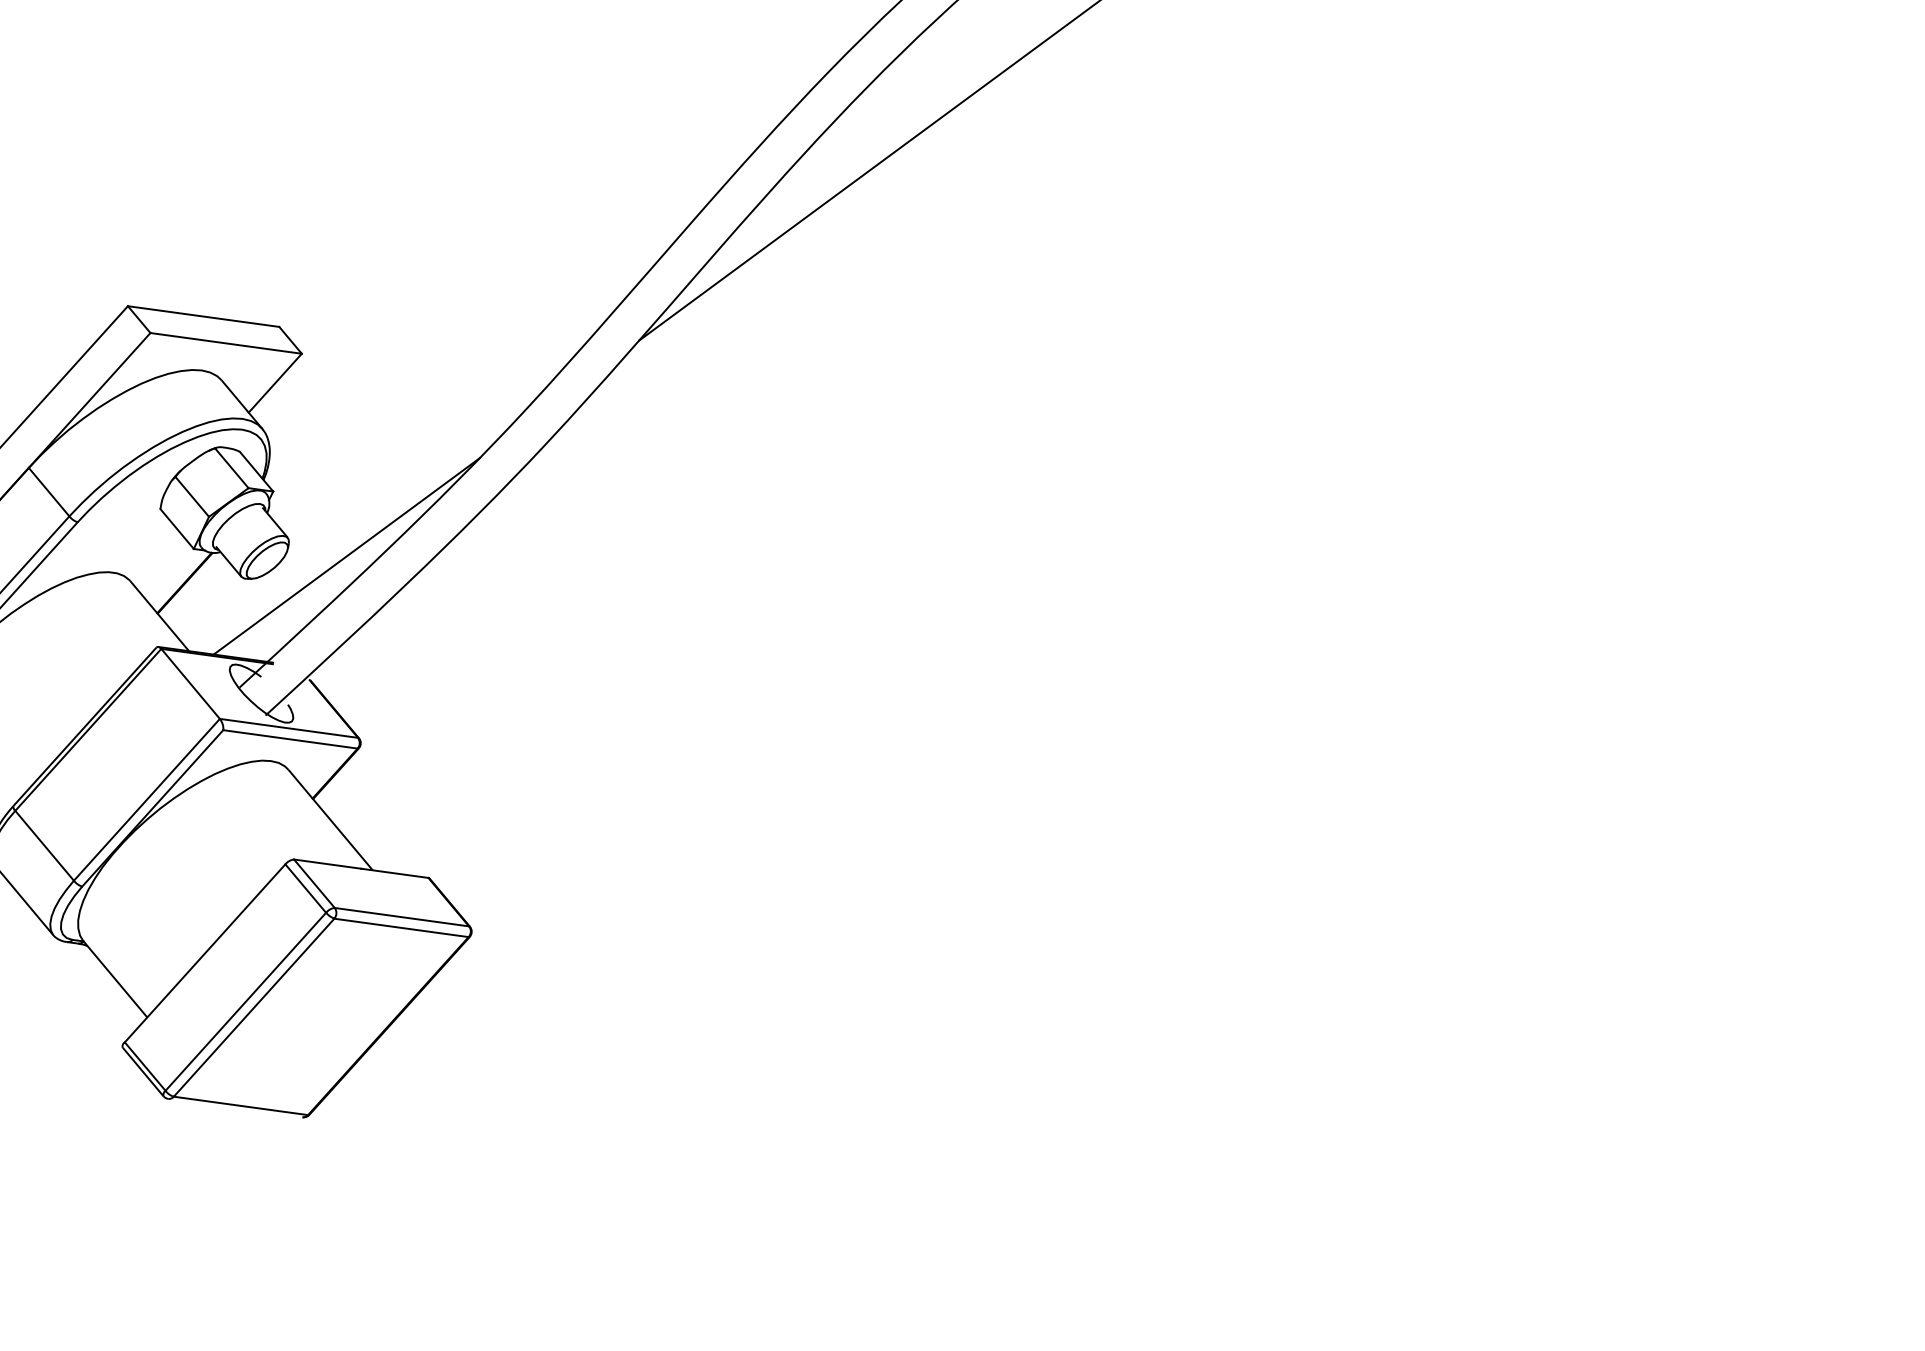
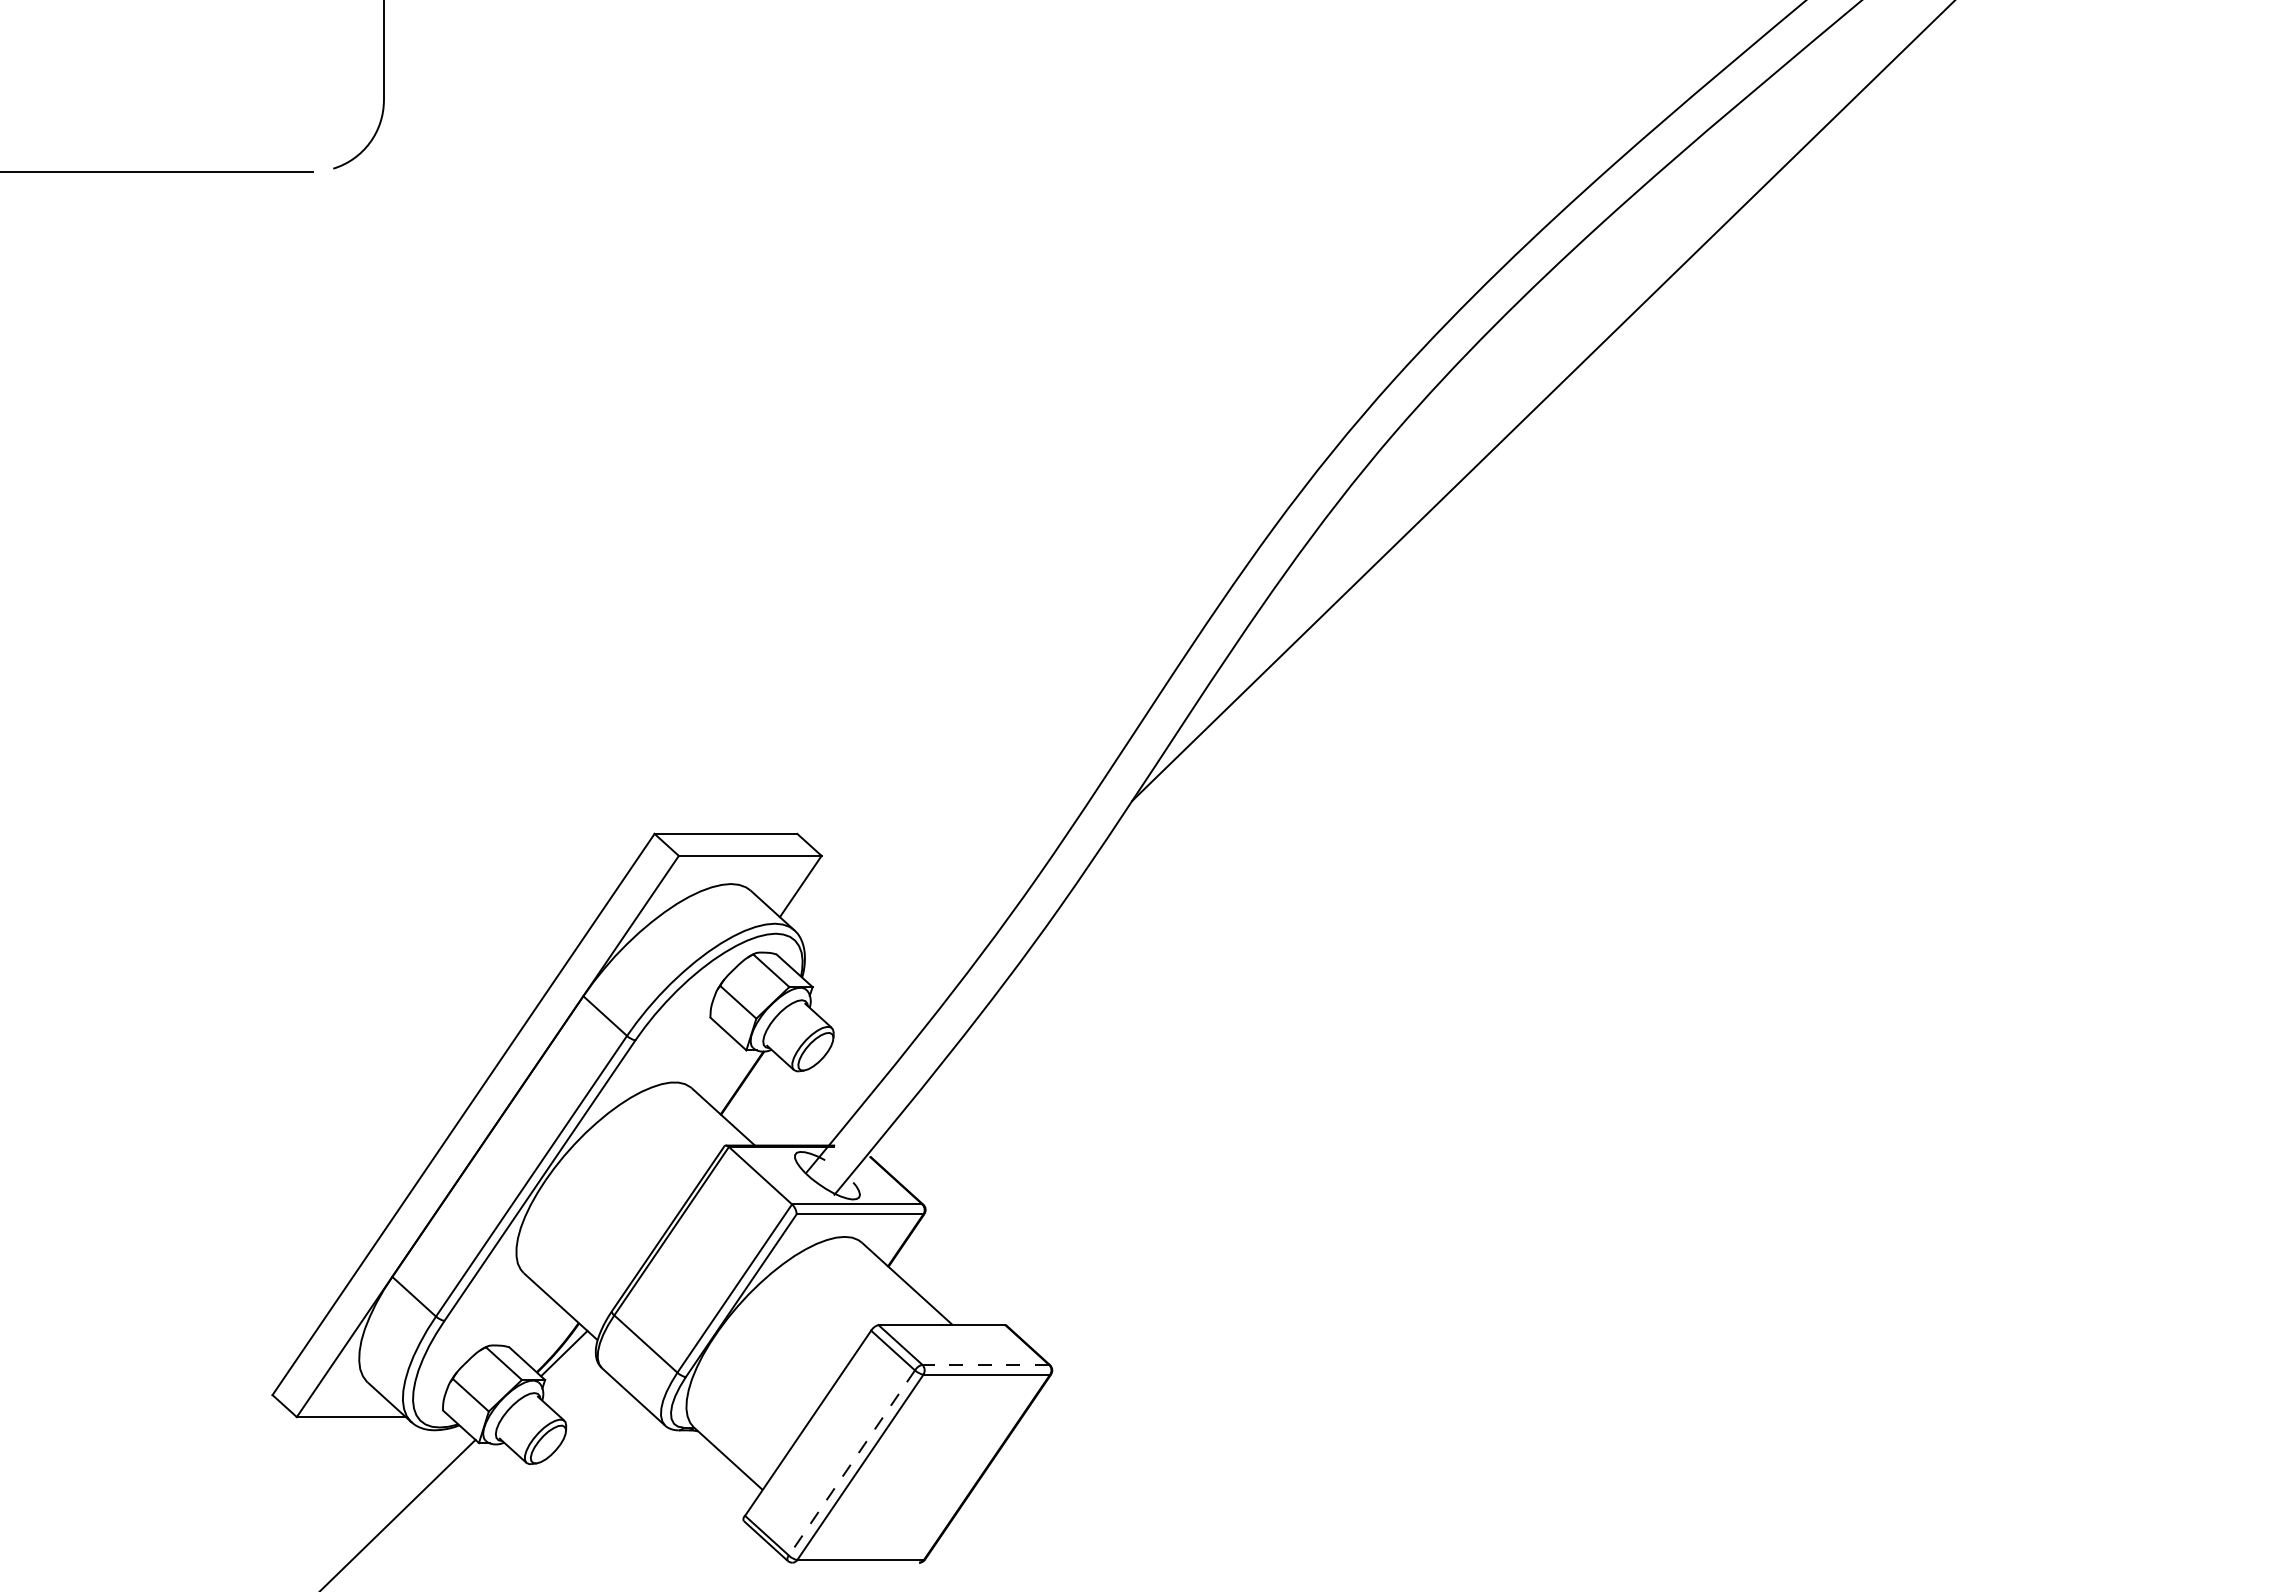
line: (346, 556) -> (888, 1037), removed
line: (401, 916) -> (985, 1364), solid -> dashed
line: (245, 1001) -> (851, 1462), solid -> dashed

